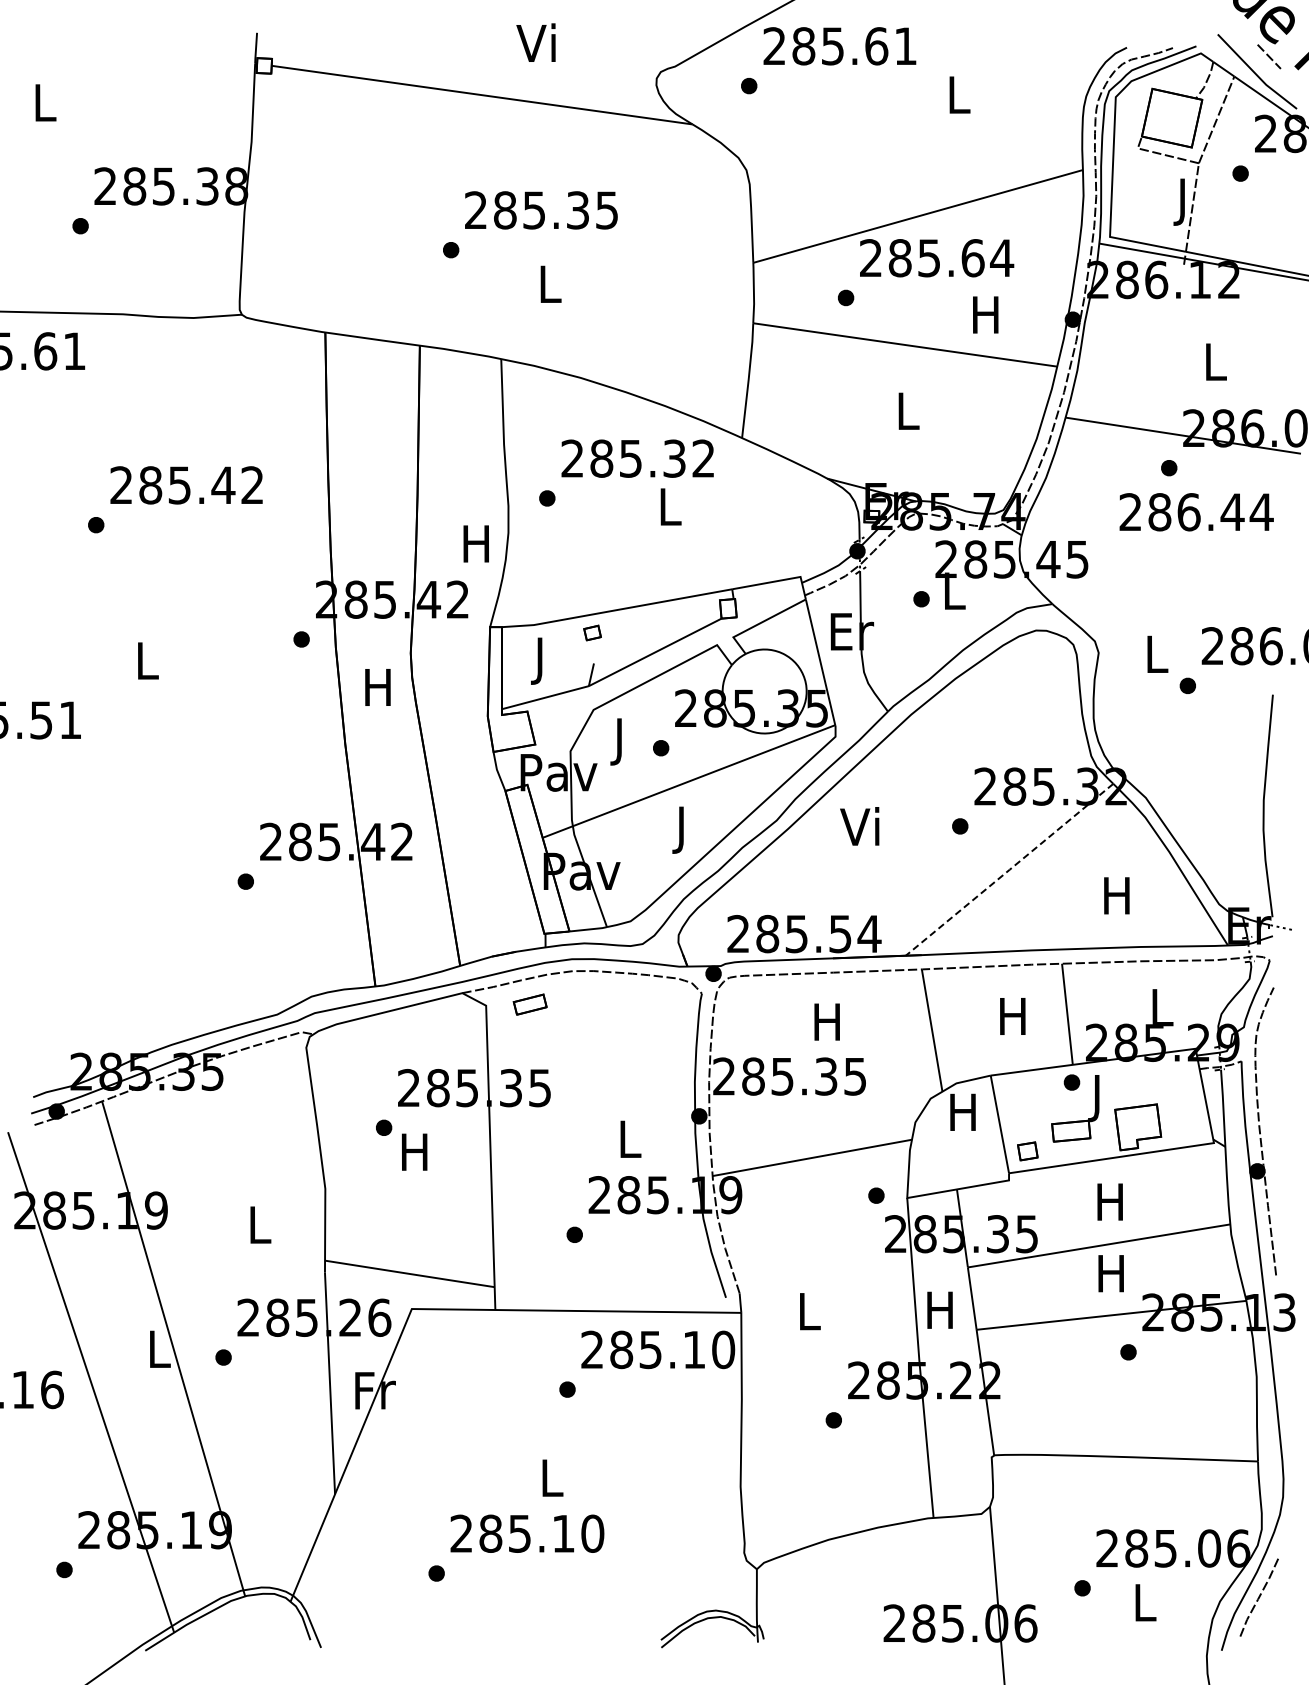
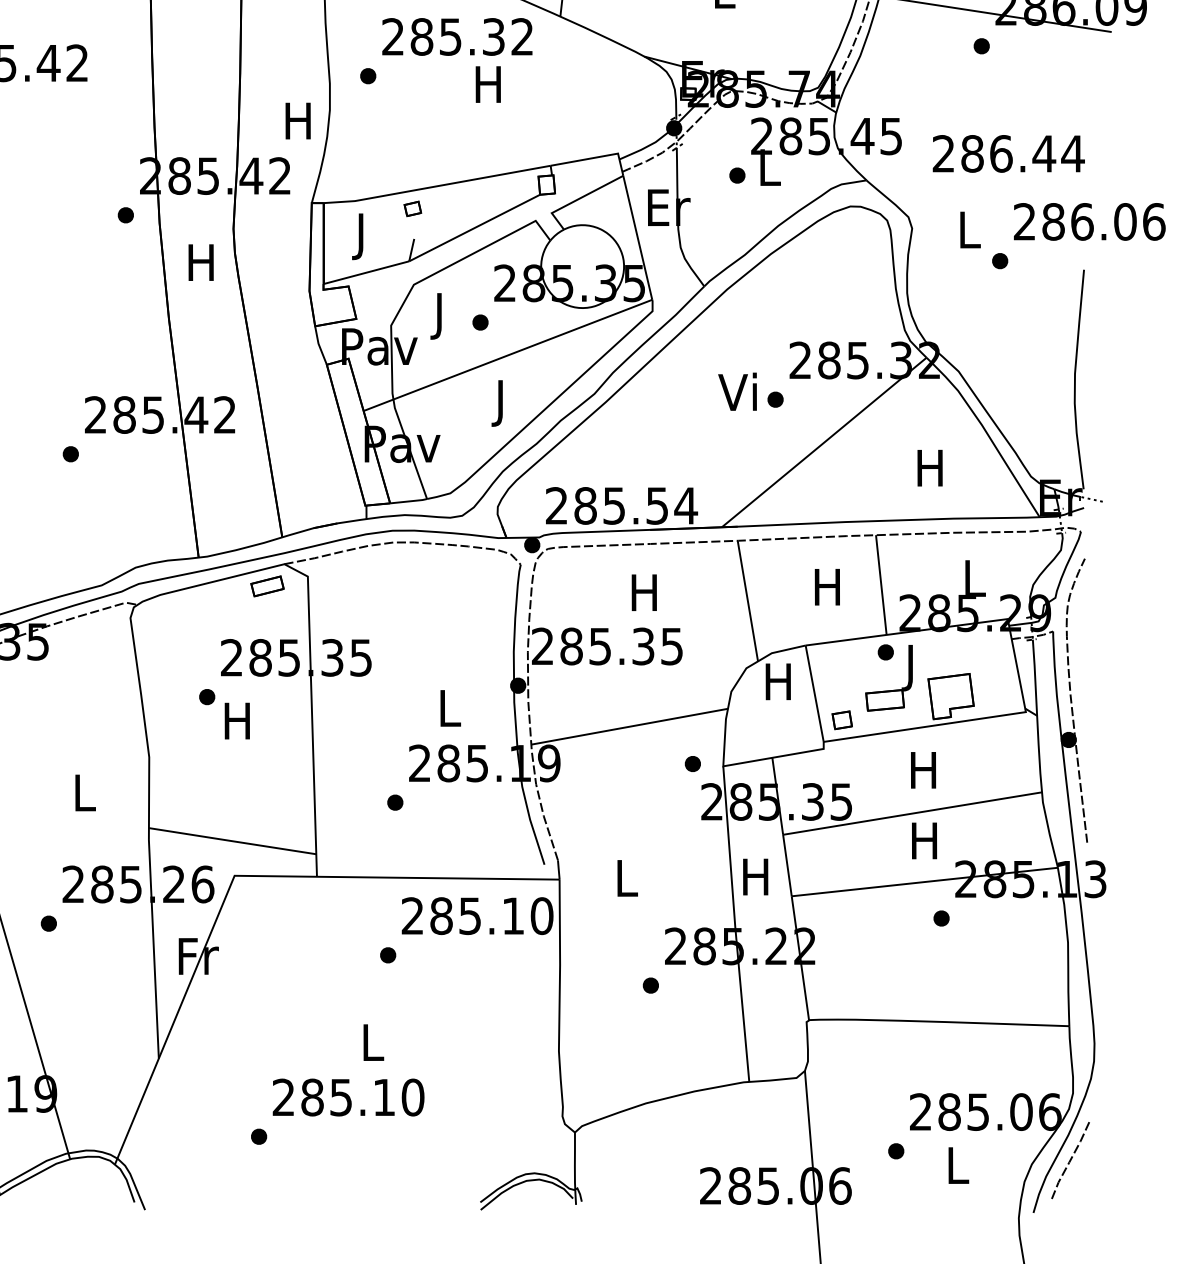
text: (668, 506) -> (487, 84), L -> H
text: (1196, 512) -> (1008, 154), moved
text: (859, 826) -> (737, 391), moved
line: (1009, 869) -> (824, 442), dashed -> solid
part: (529, 1004) -> (266, 586), moved

